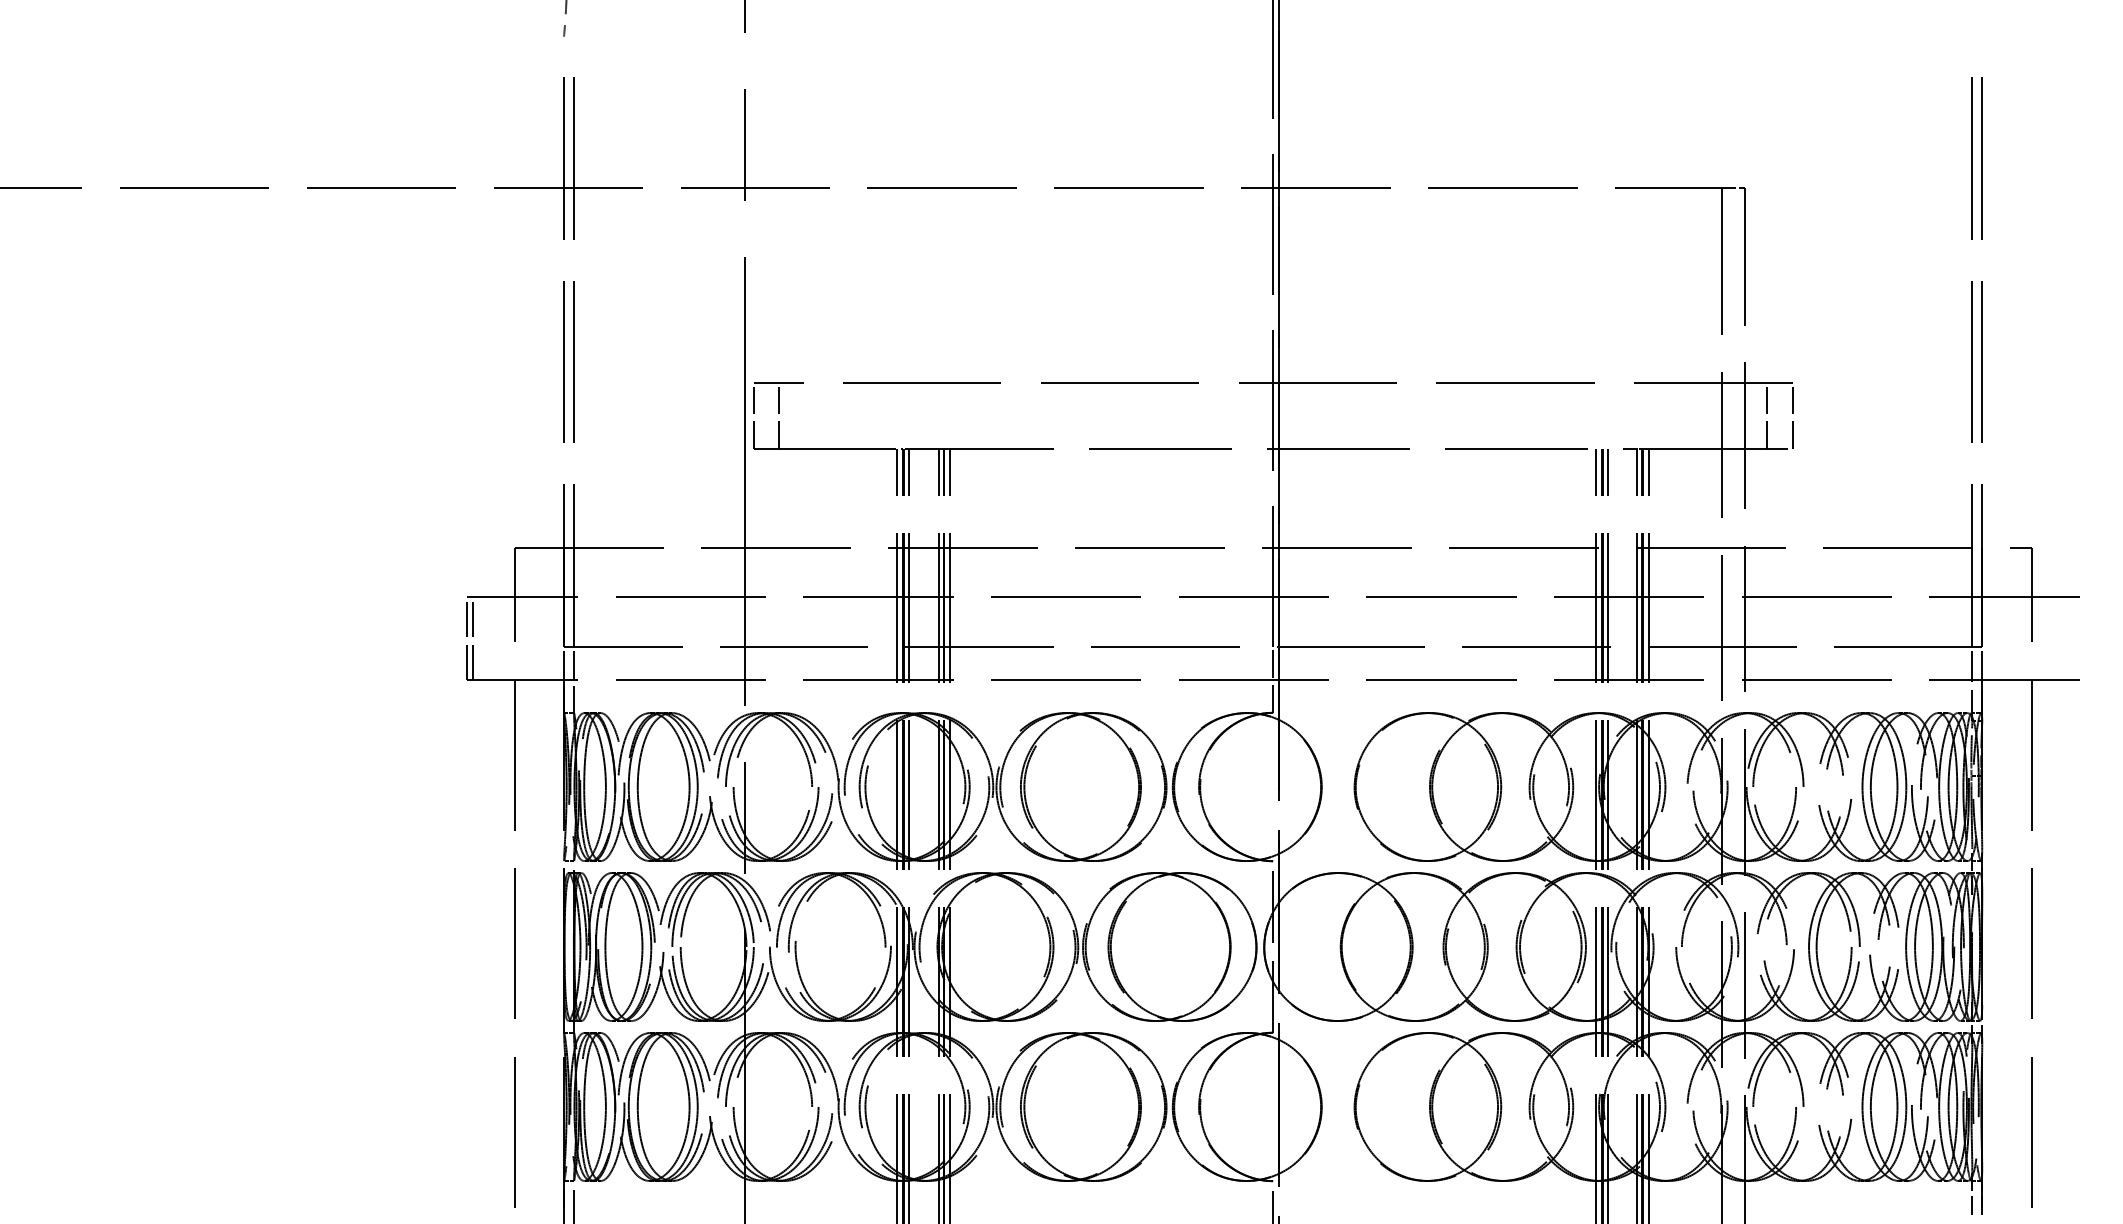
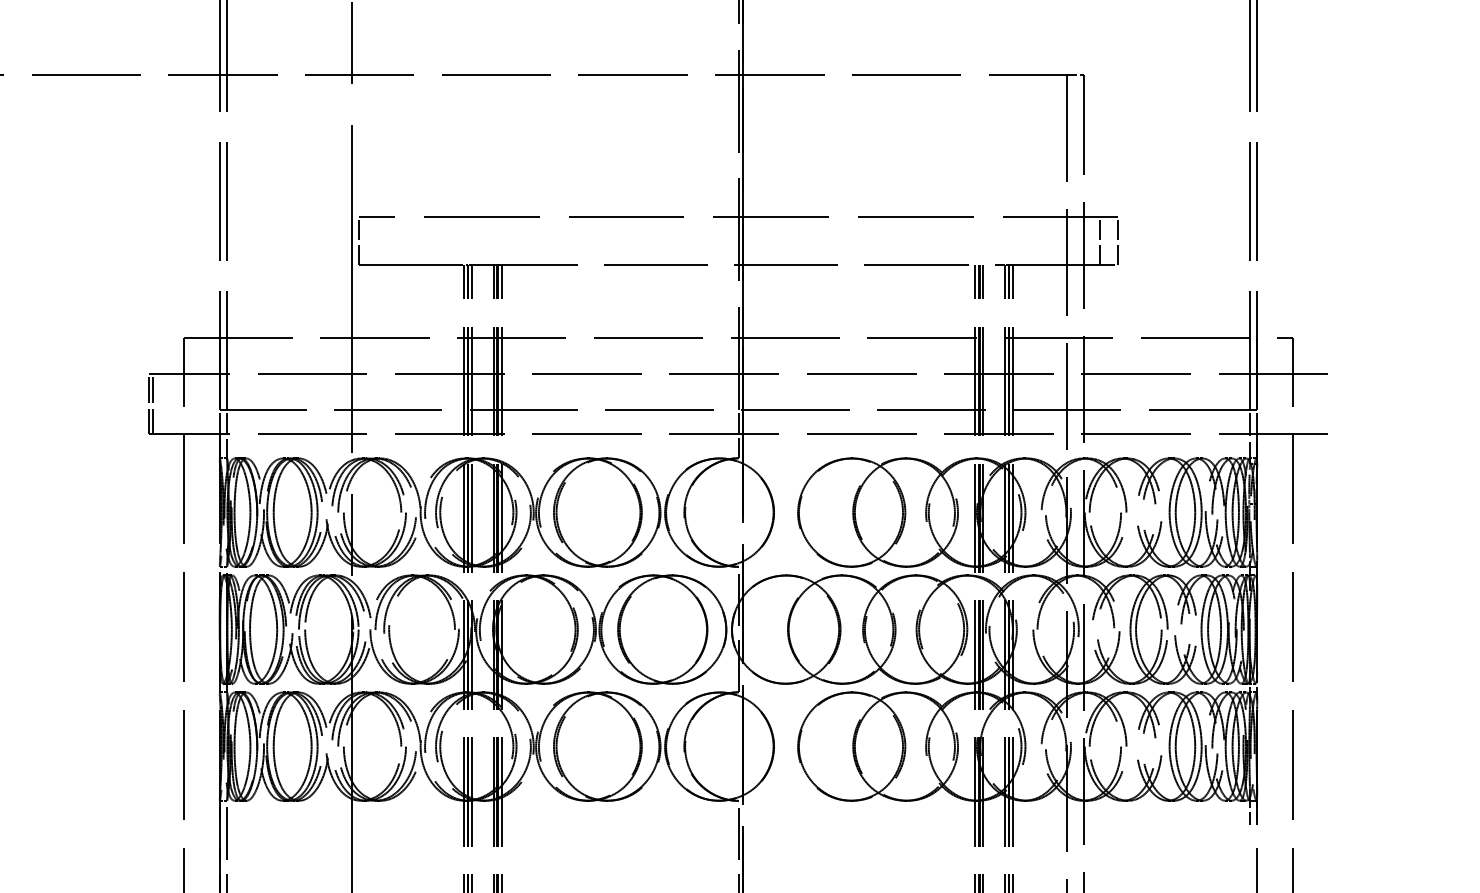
line: (779, 415) -> (377, 240), removed

